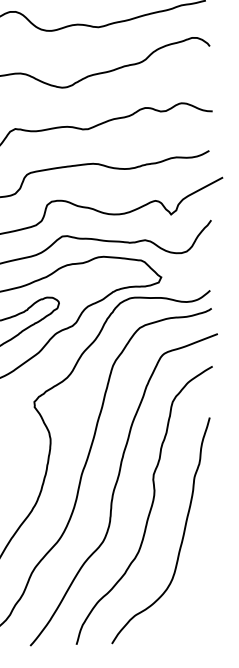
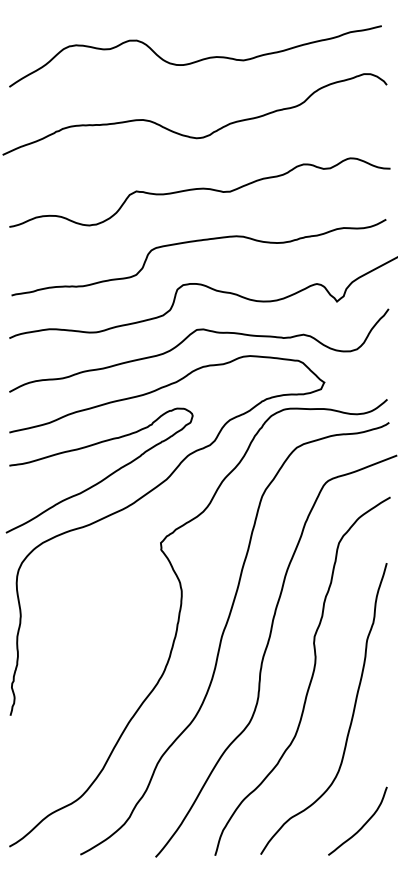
curve: (190, 621) -> (362, 825), added

